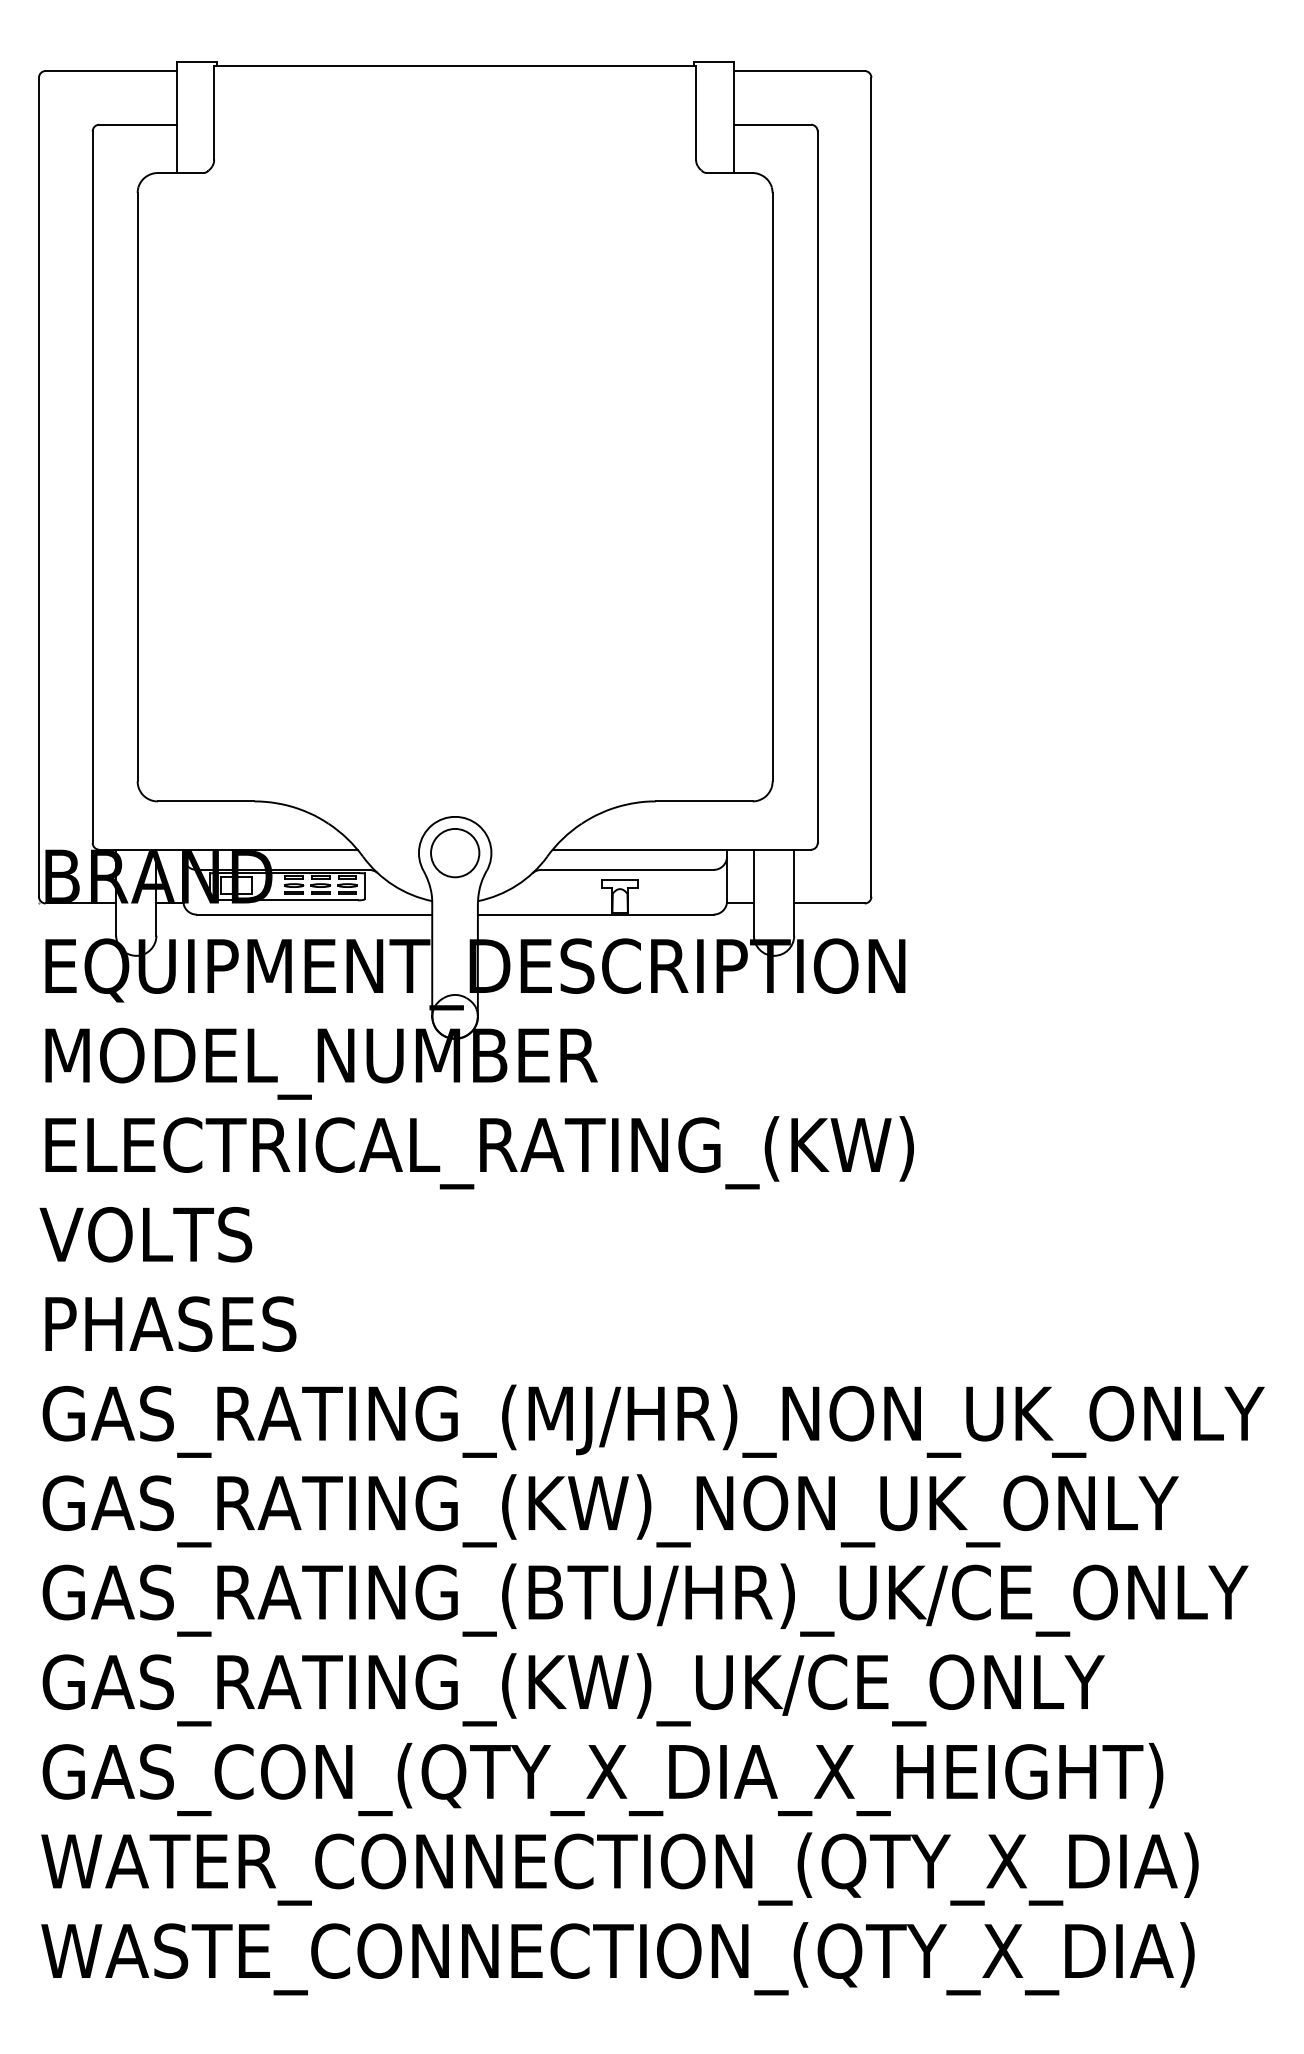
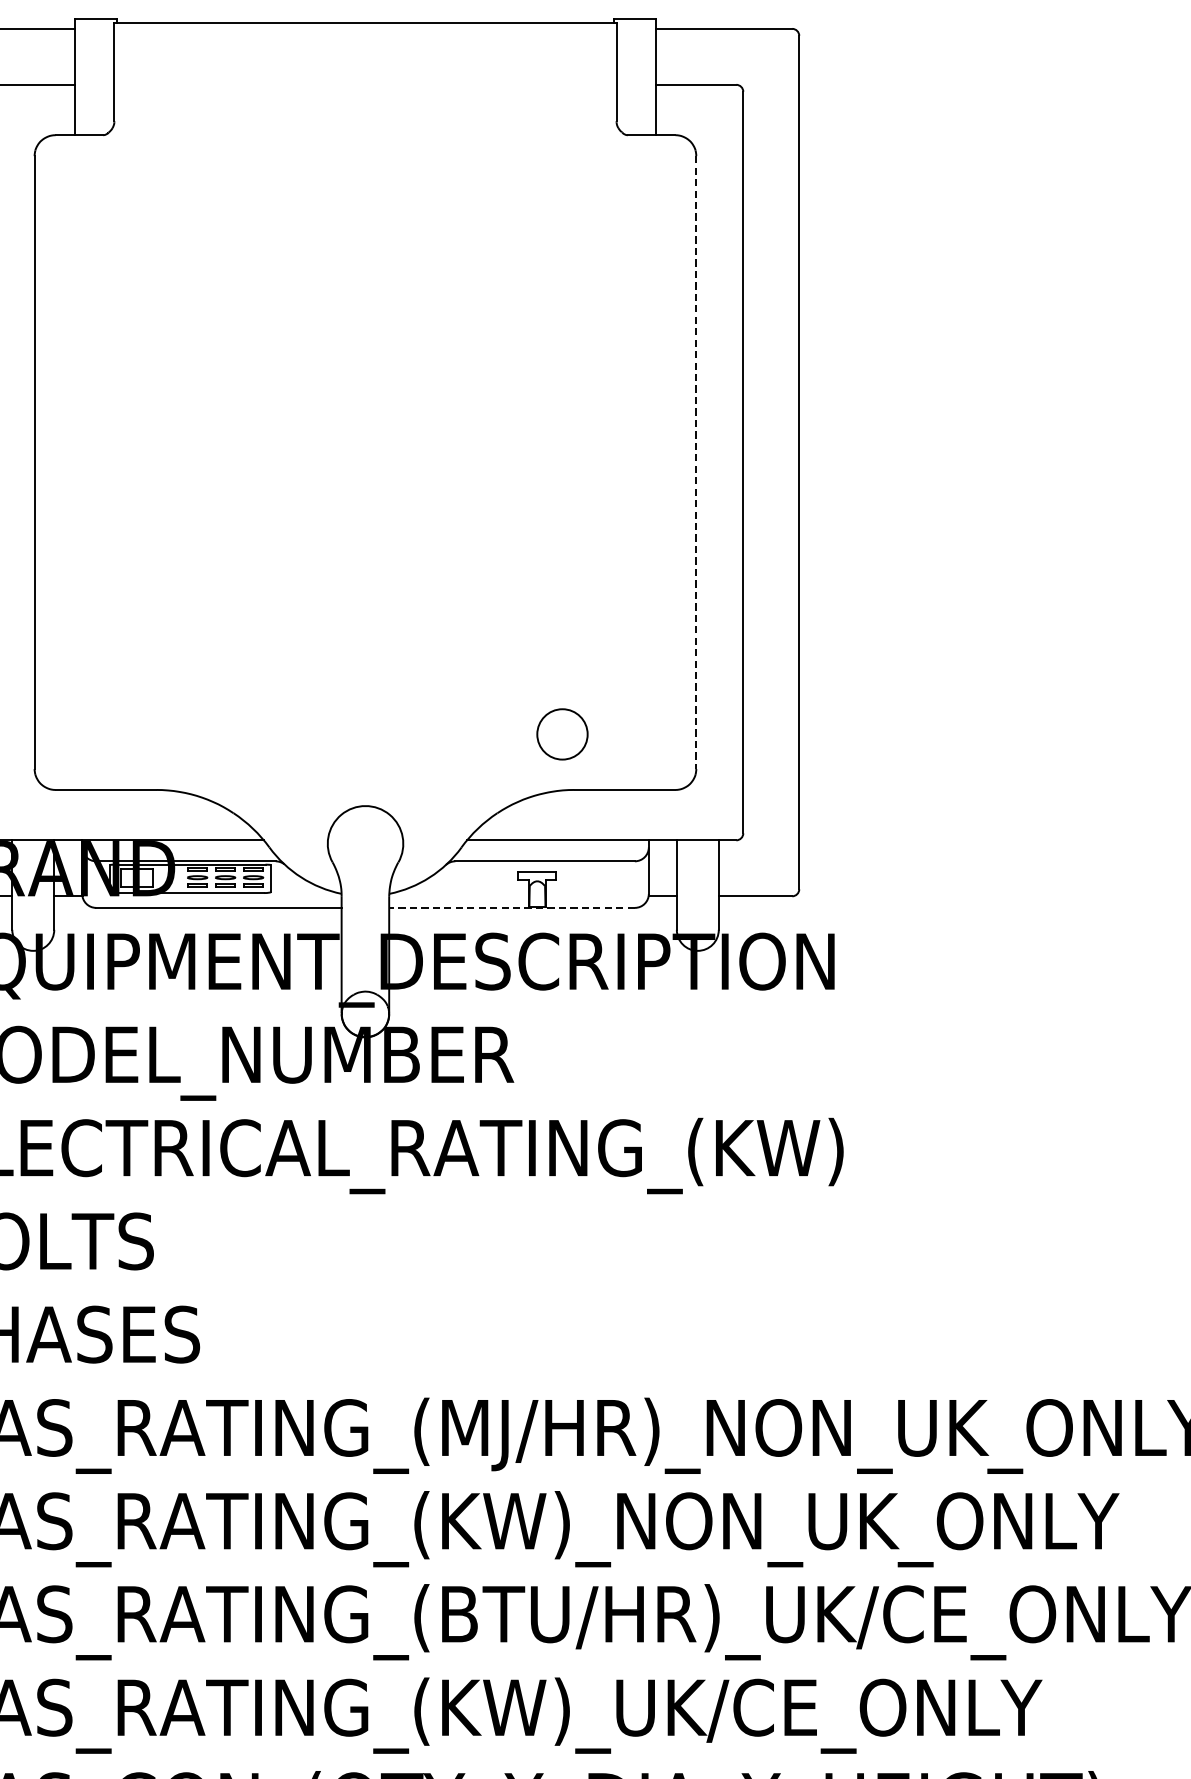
line: (772, 487) -> (696, 462), solid -> dashed
circle: (455, 853) -> (562, 734), moved
line: (595, 914) -> (511, 907), solid -> dashed

